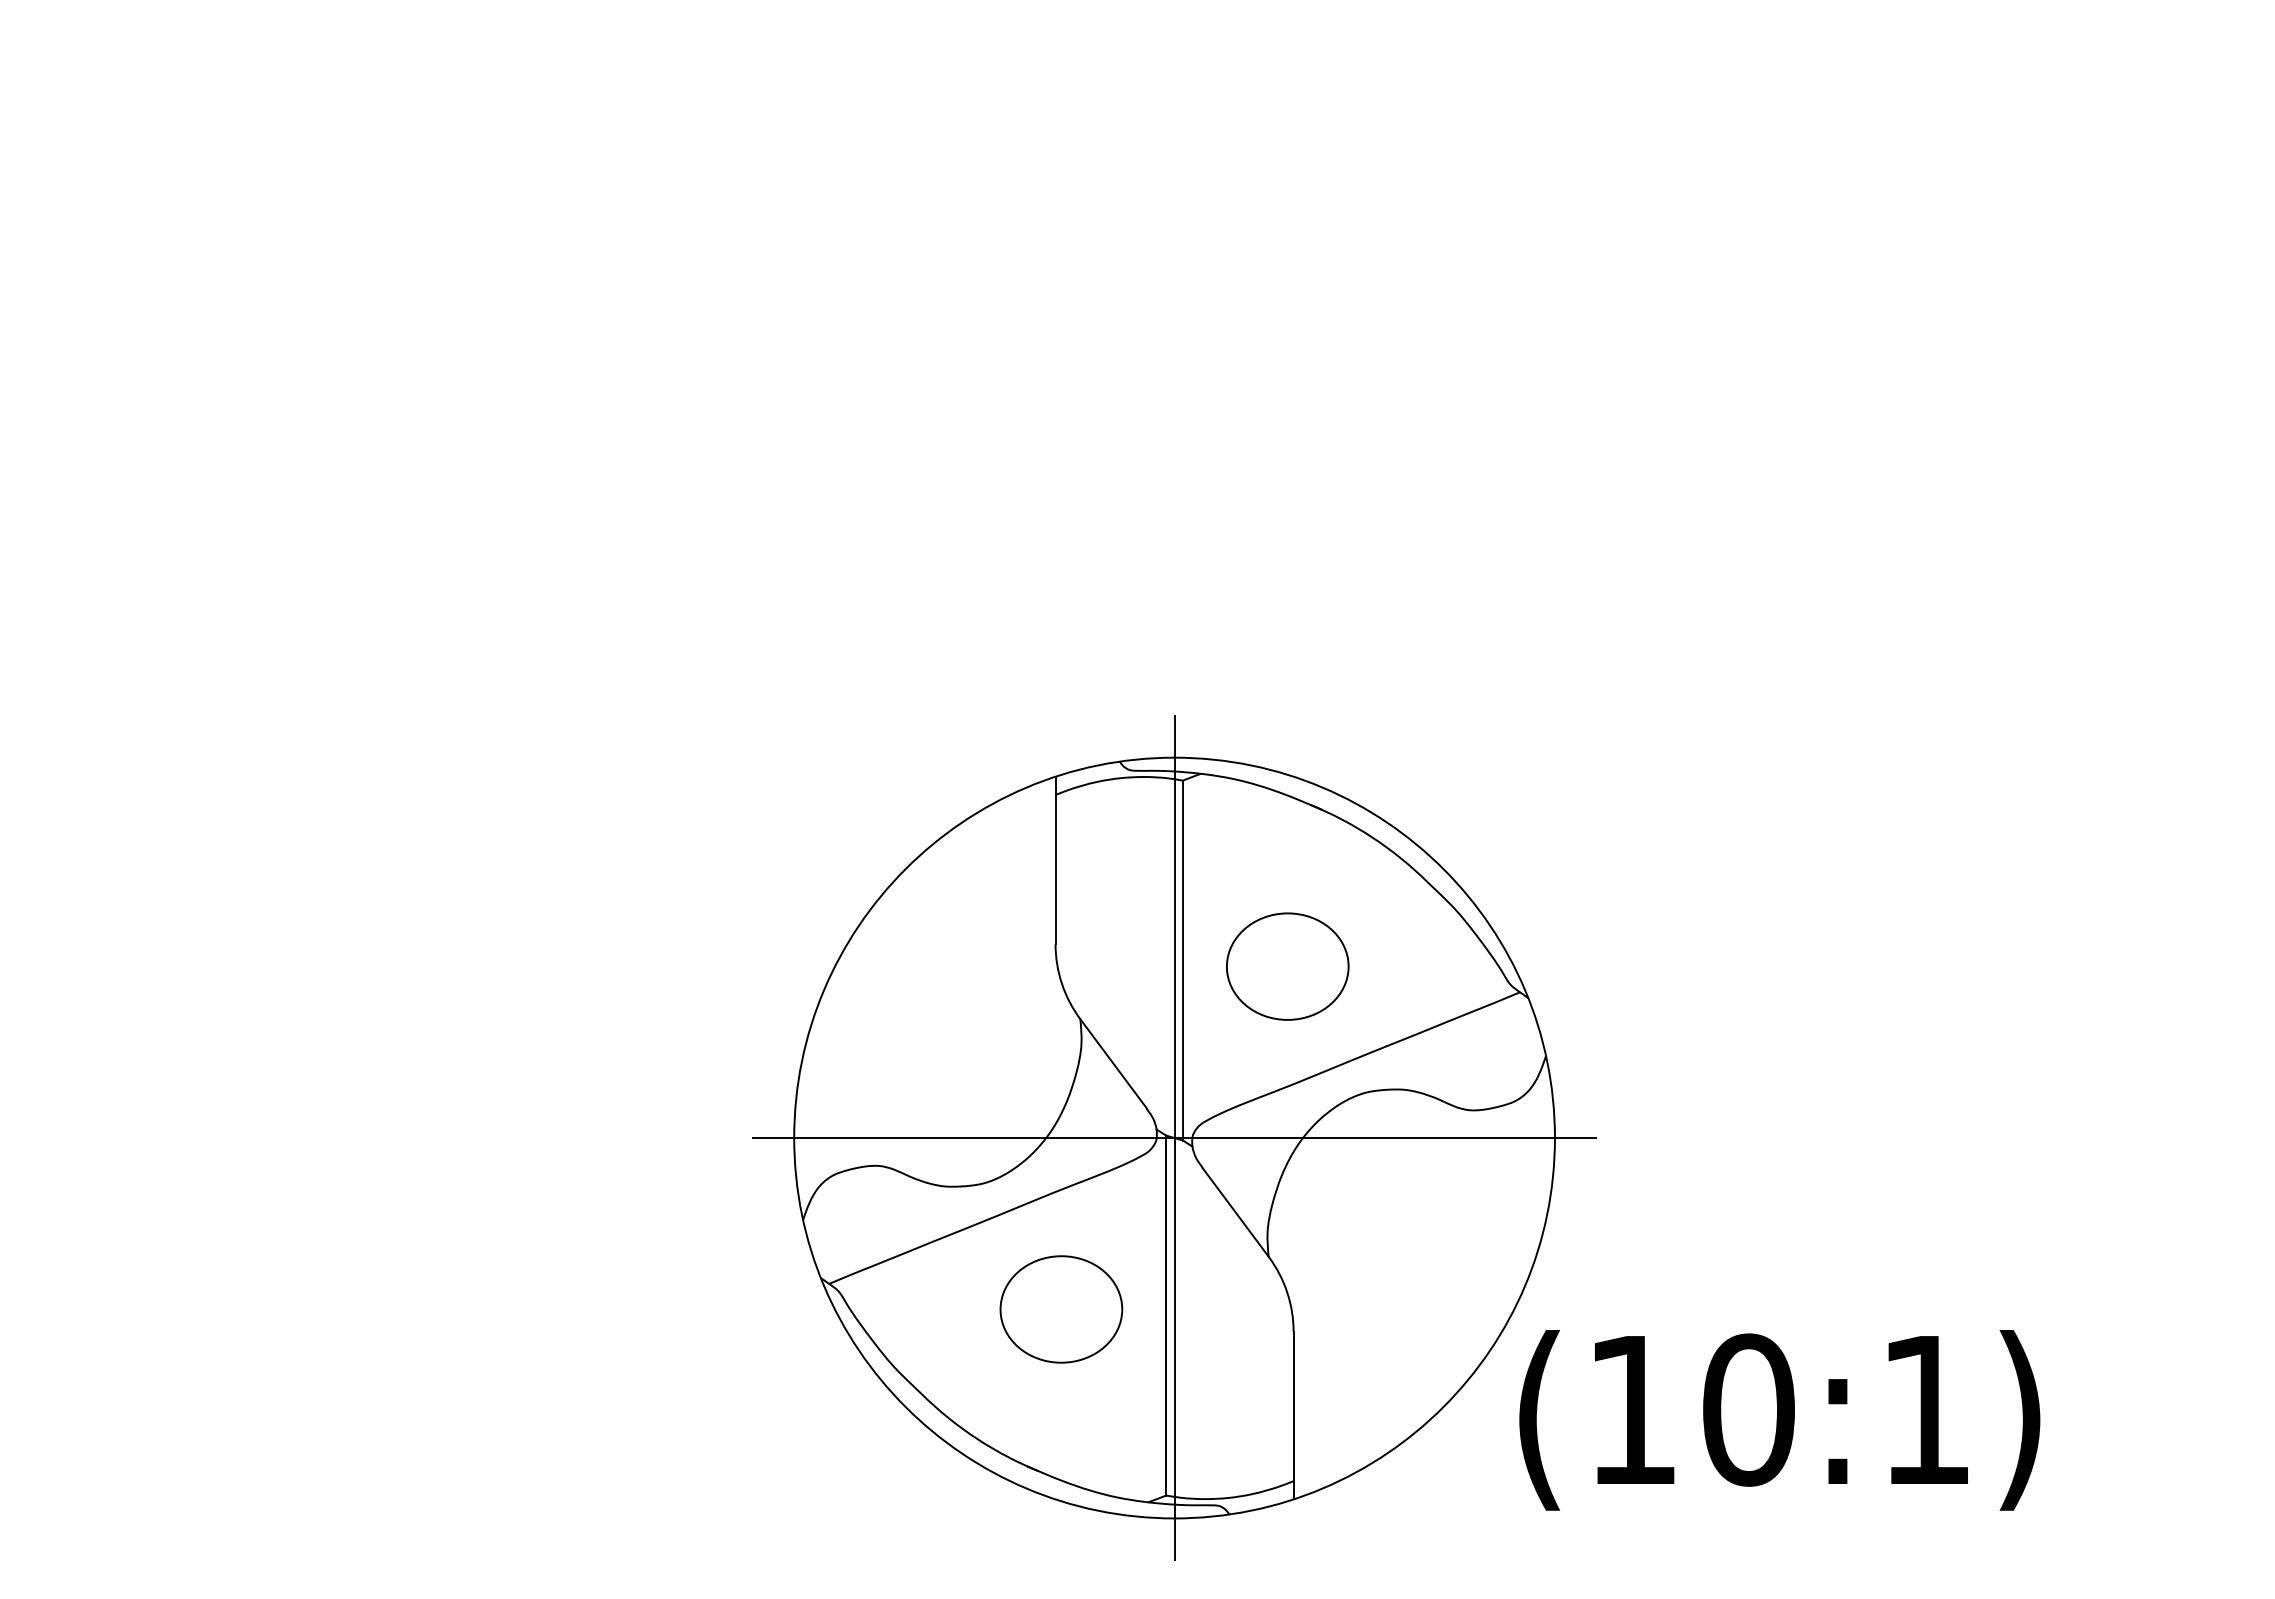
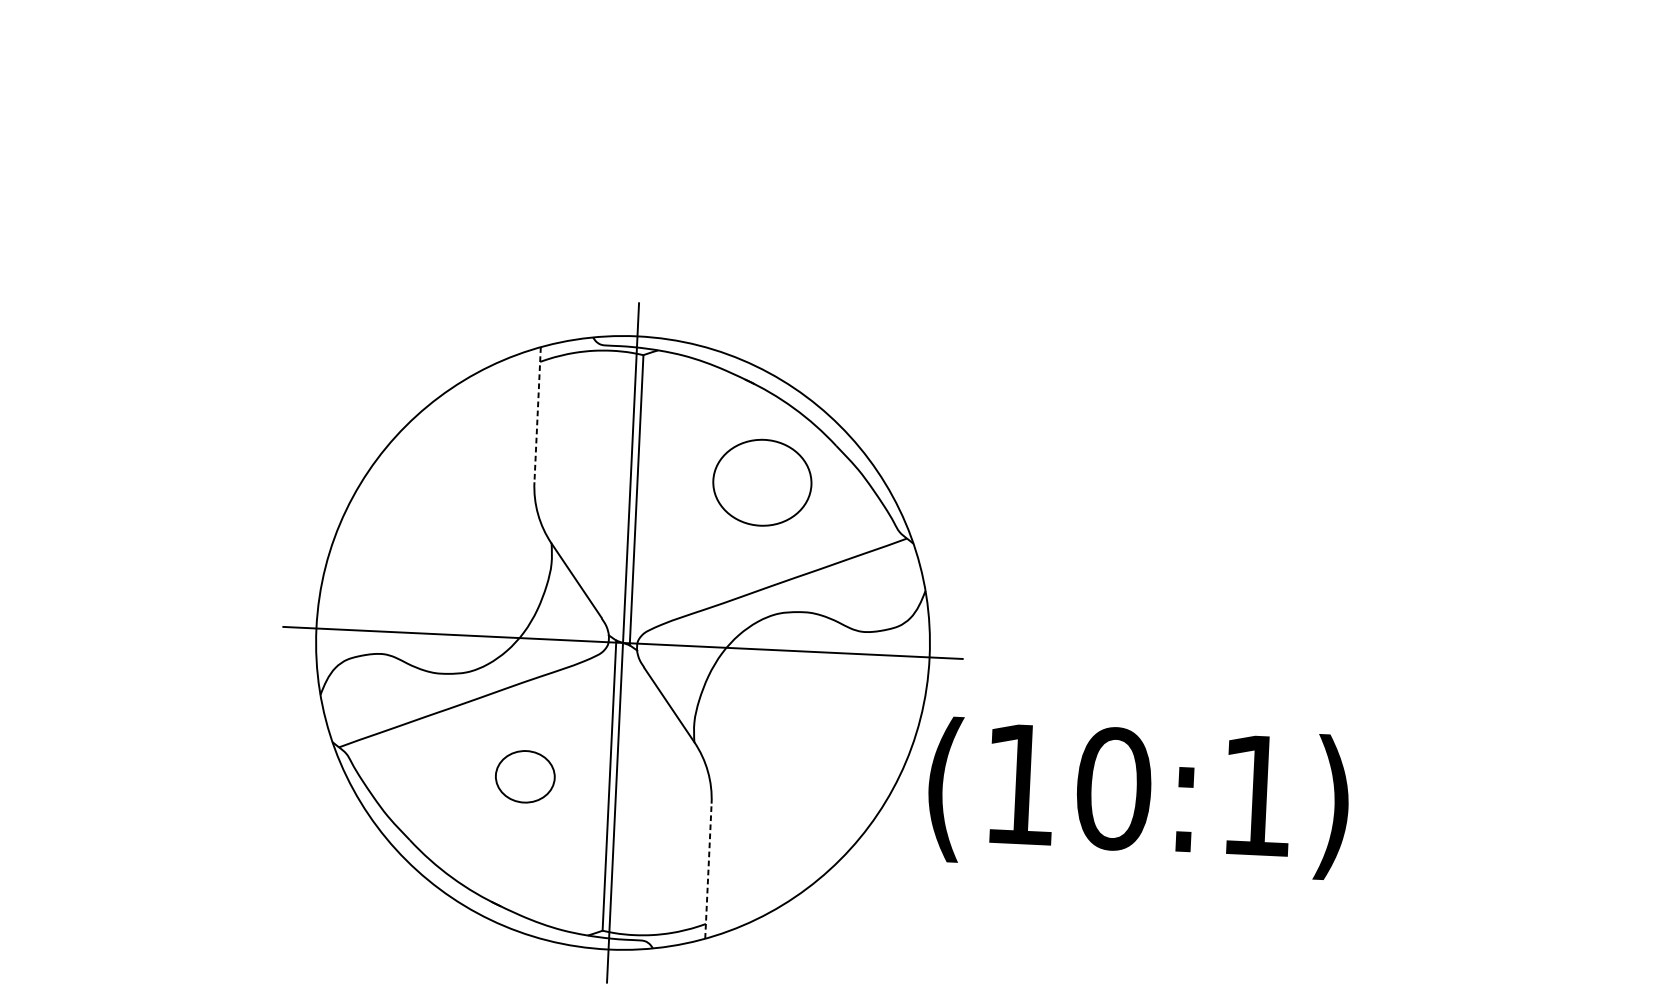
line: (1055, 860) -> (537, 414), solid -> dashed
part: (1287, 966) -> (762, 482), moved
part: (1061, 1309) -> (525, 776), size x0.6
line: (1293, 1415) -> (708, 871), solid -> dashed
text: (1779, 1420) -> (1138, 798), moved

